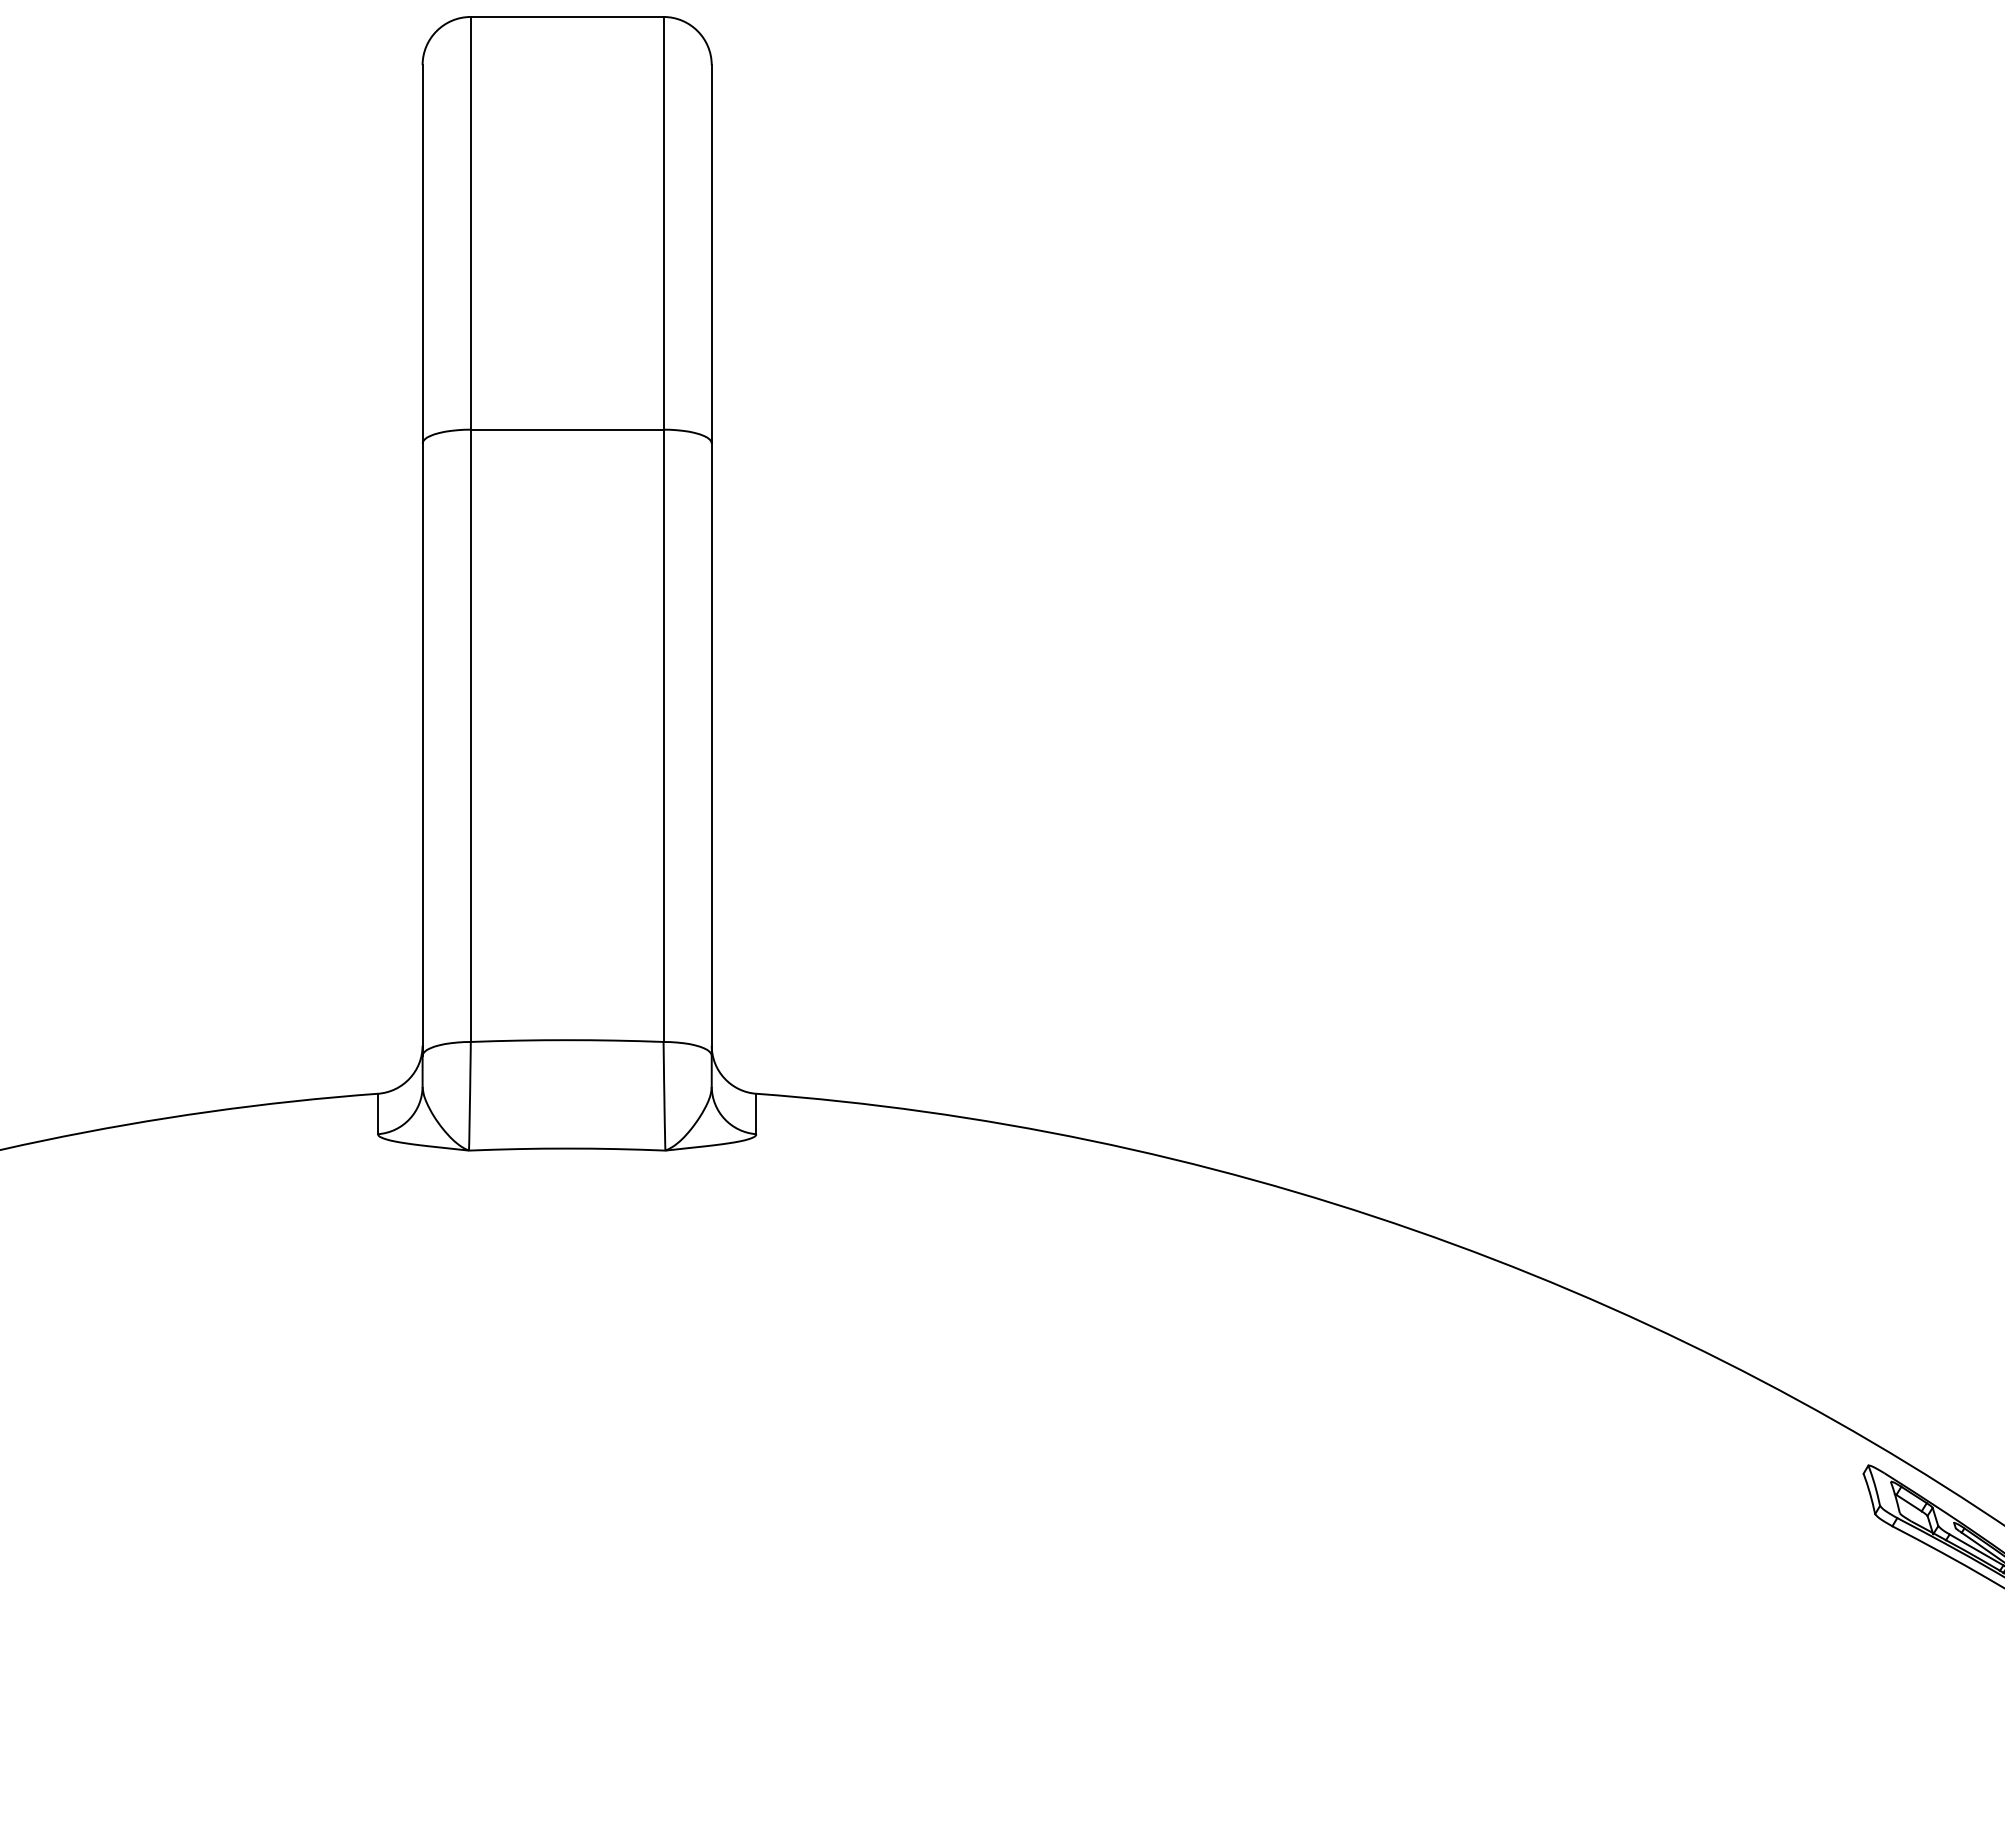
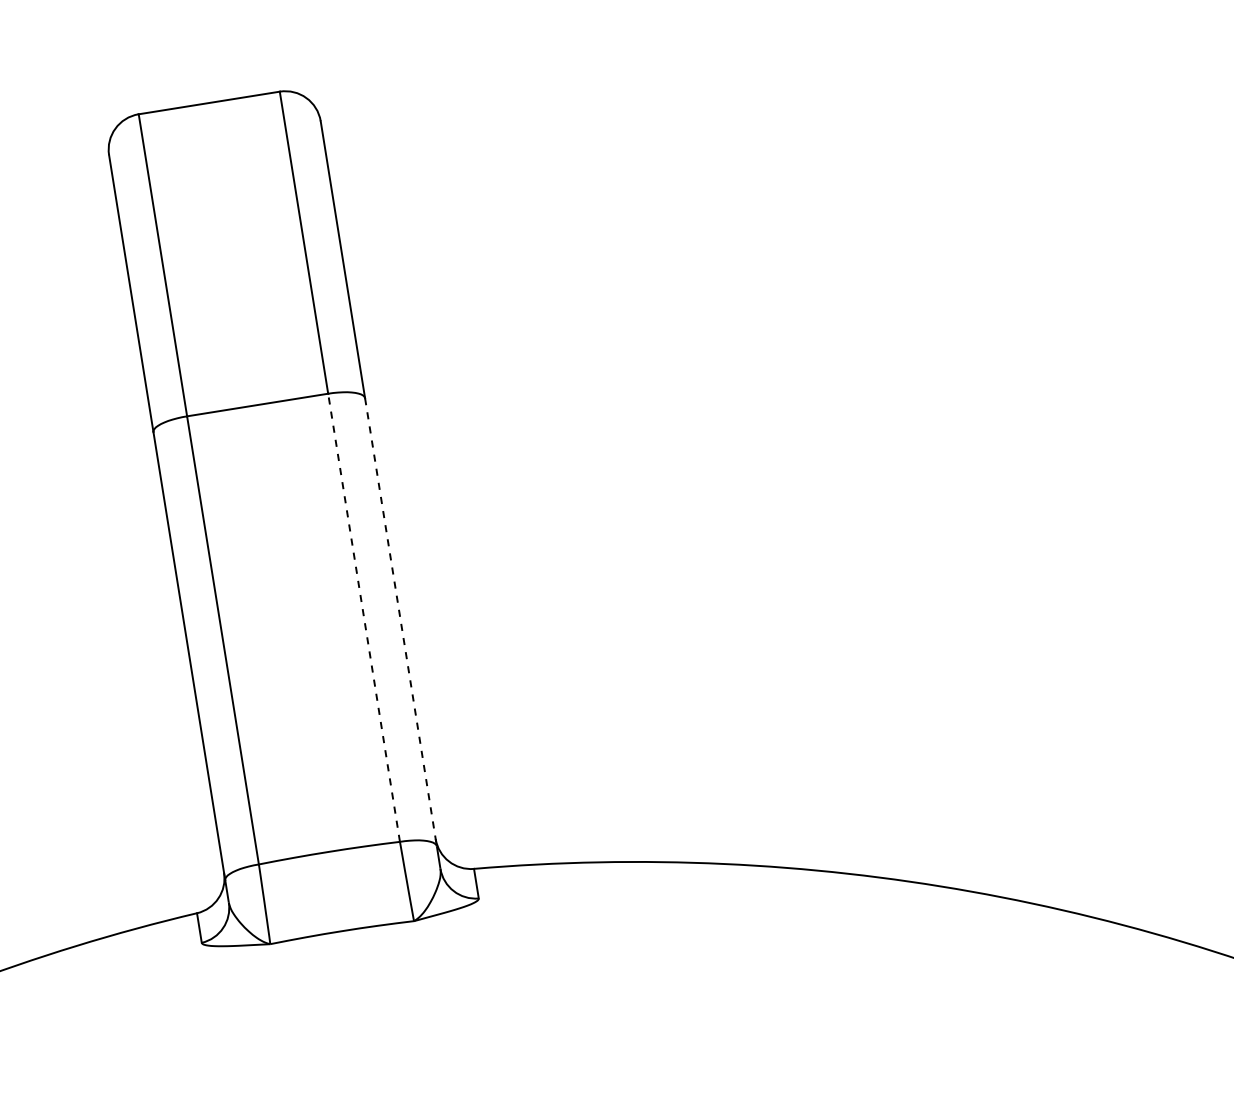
line: (663, 735) -> (364, 617), solid -> dashed
line: (711, 750) -> (400, 622), solid -> dashed

